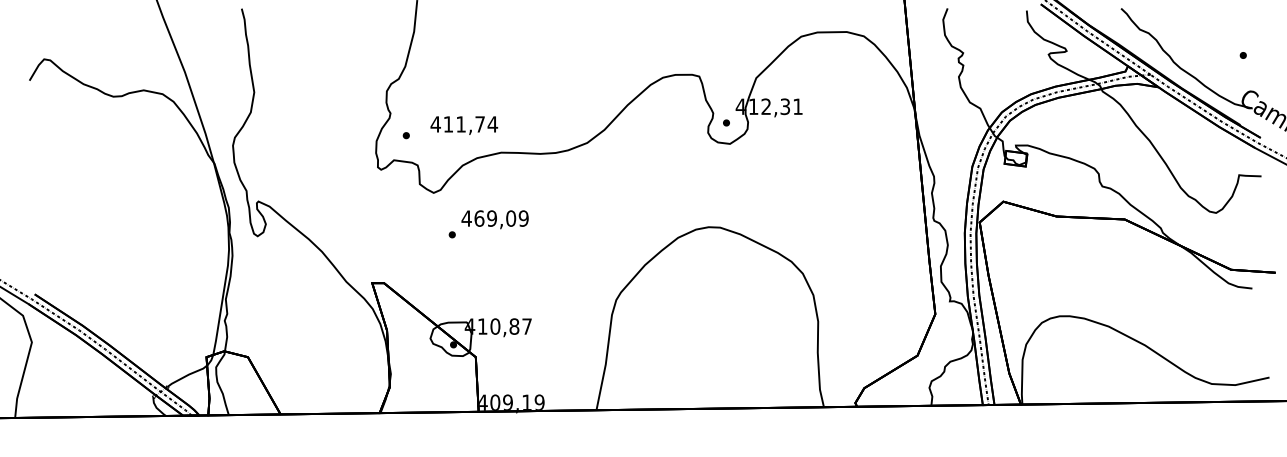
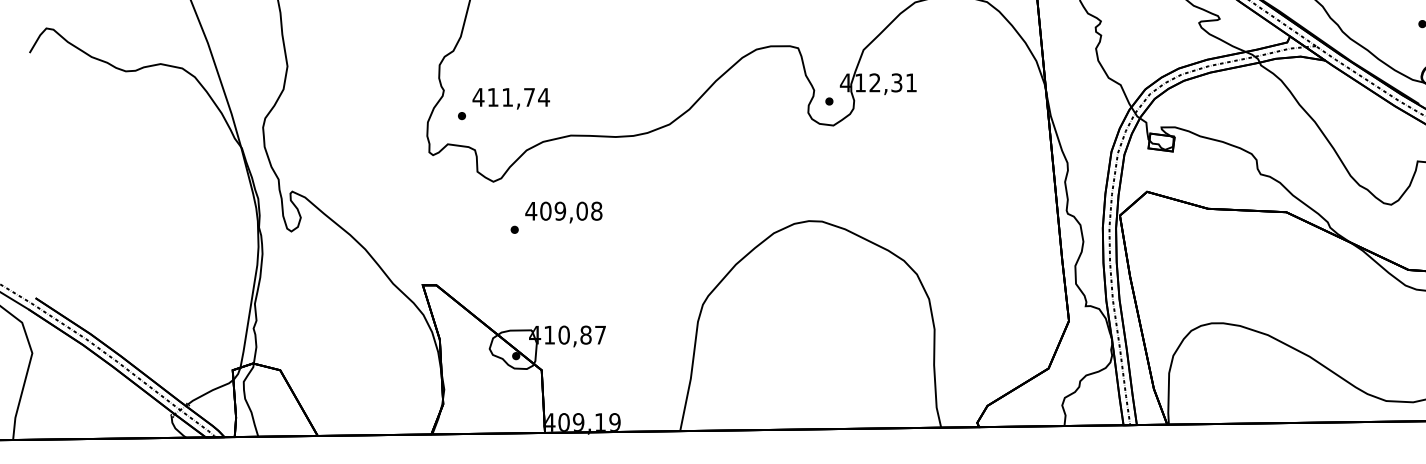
text: (464, 125) -> (511, 98), moved
text: (501, 218) -> (571, 211), 469,09 -> 409,08

